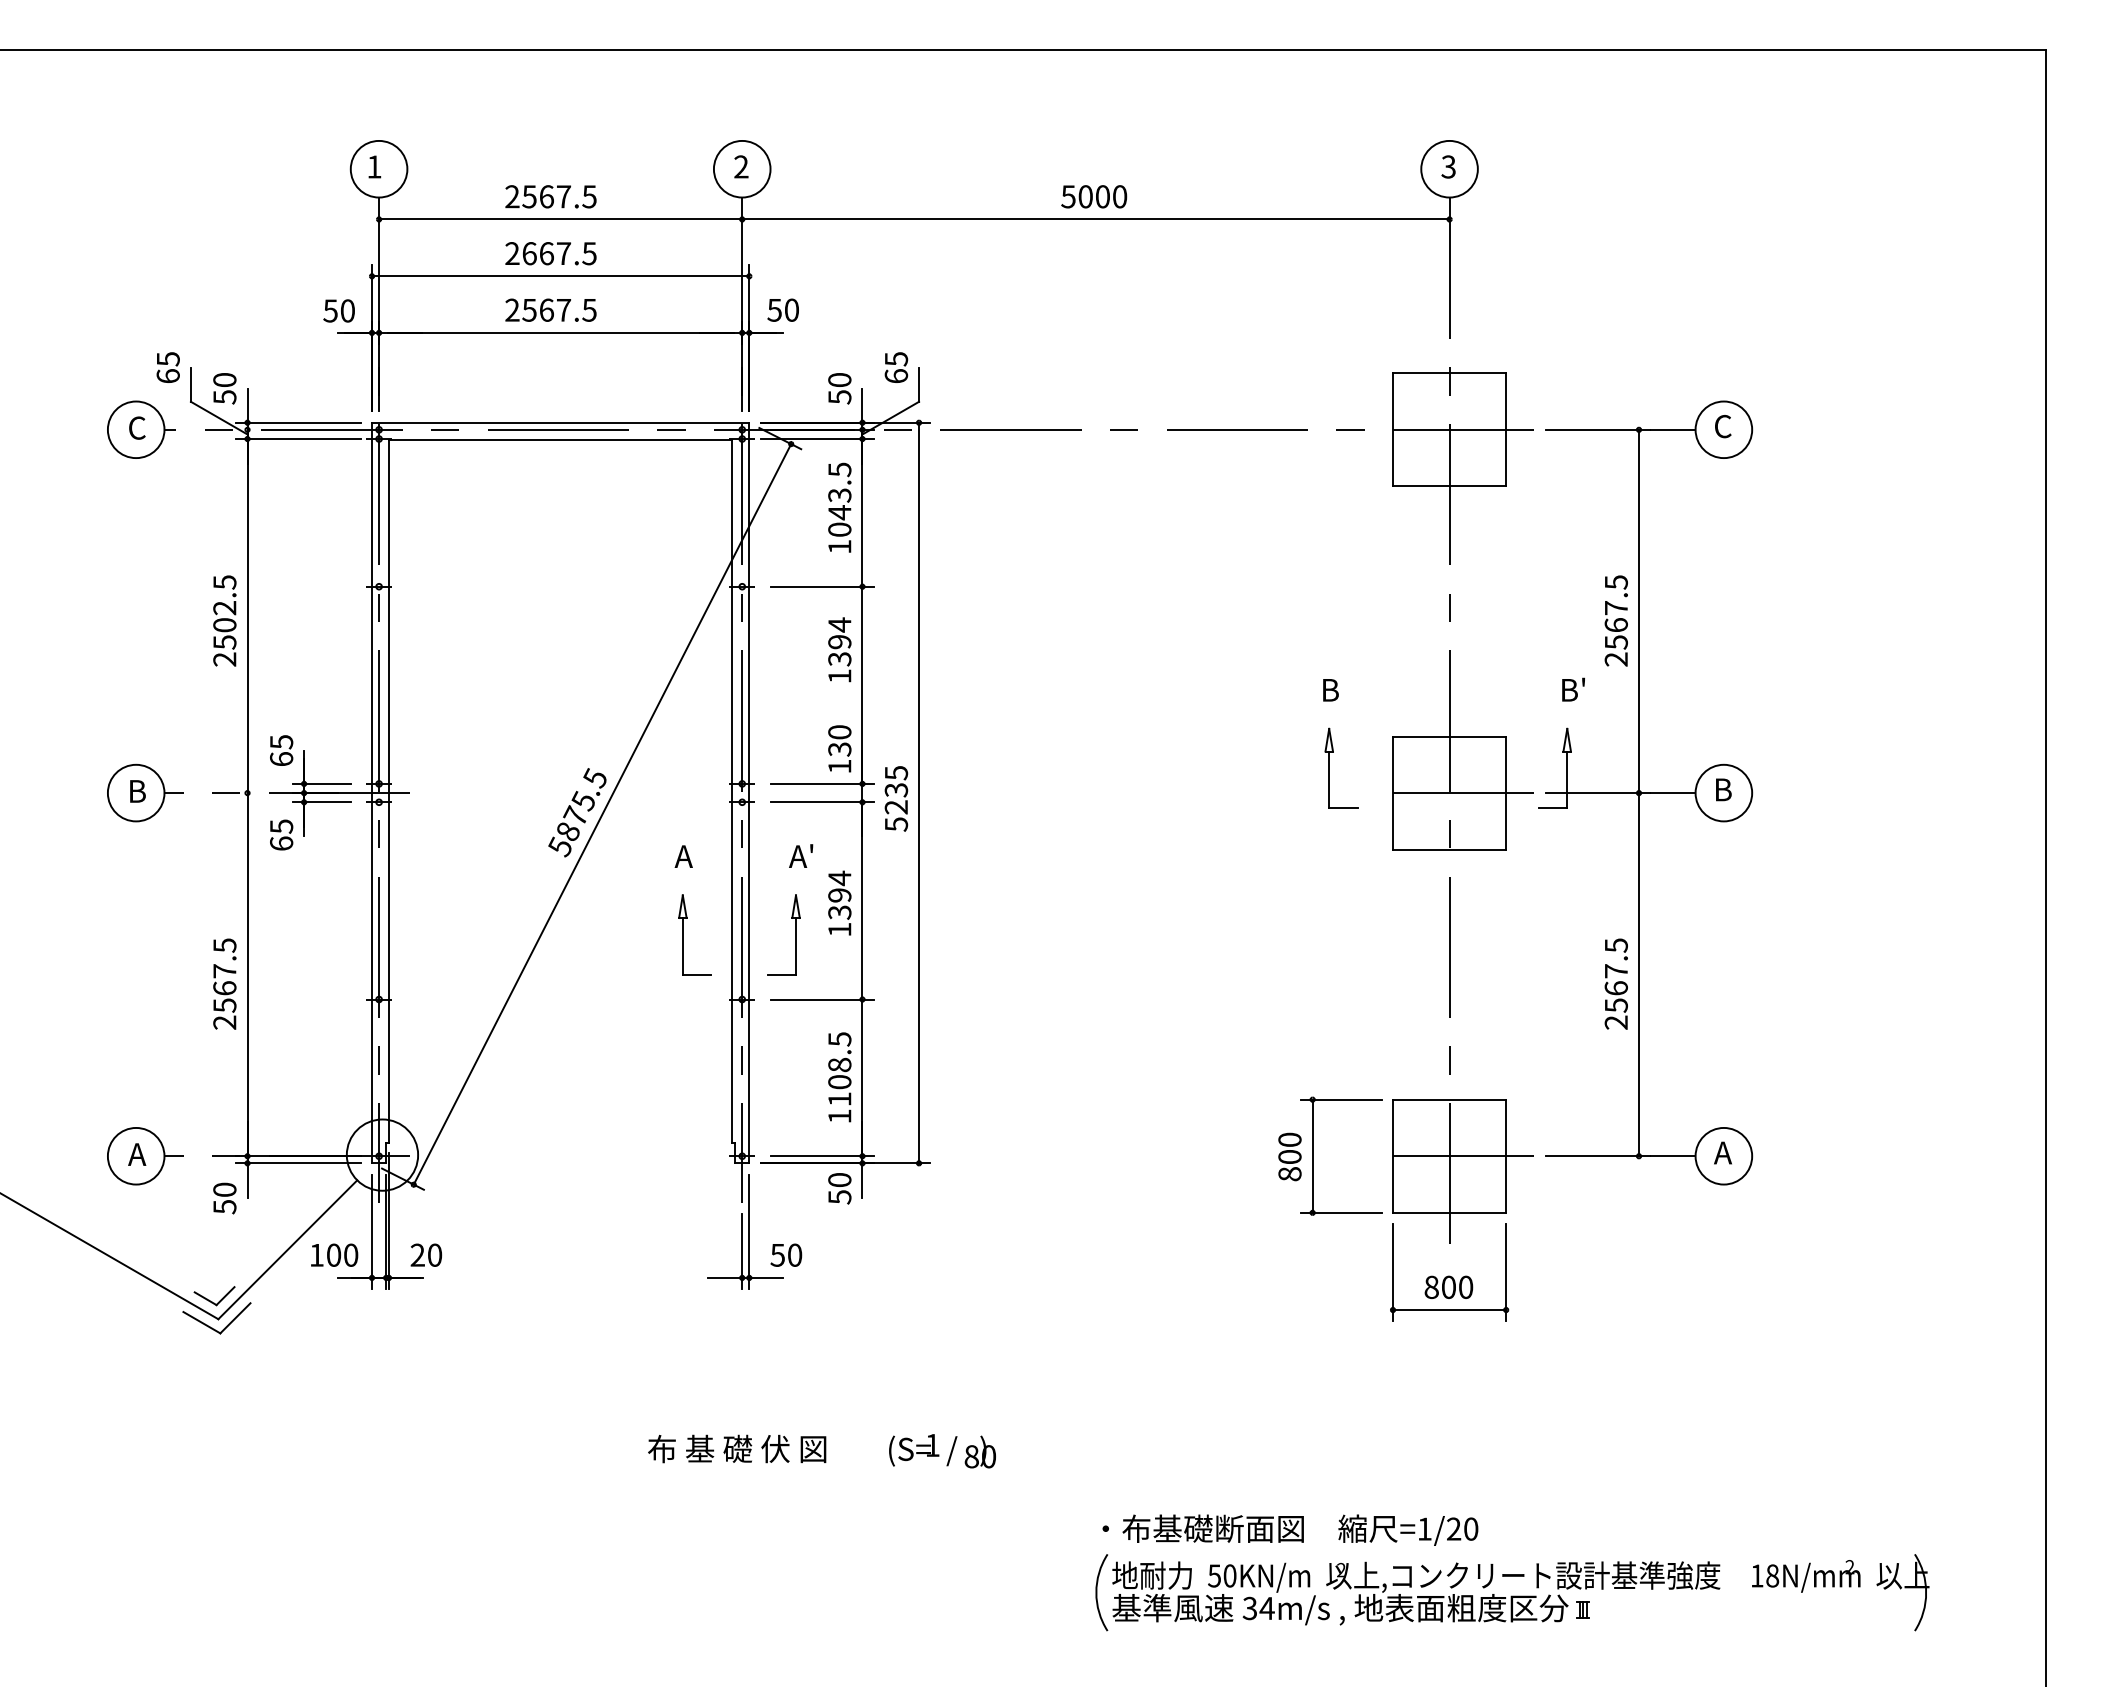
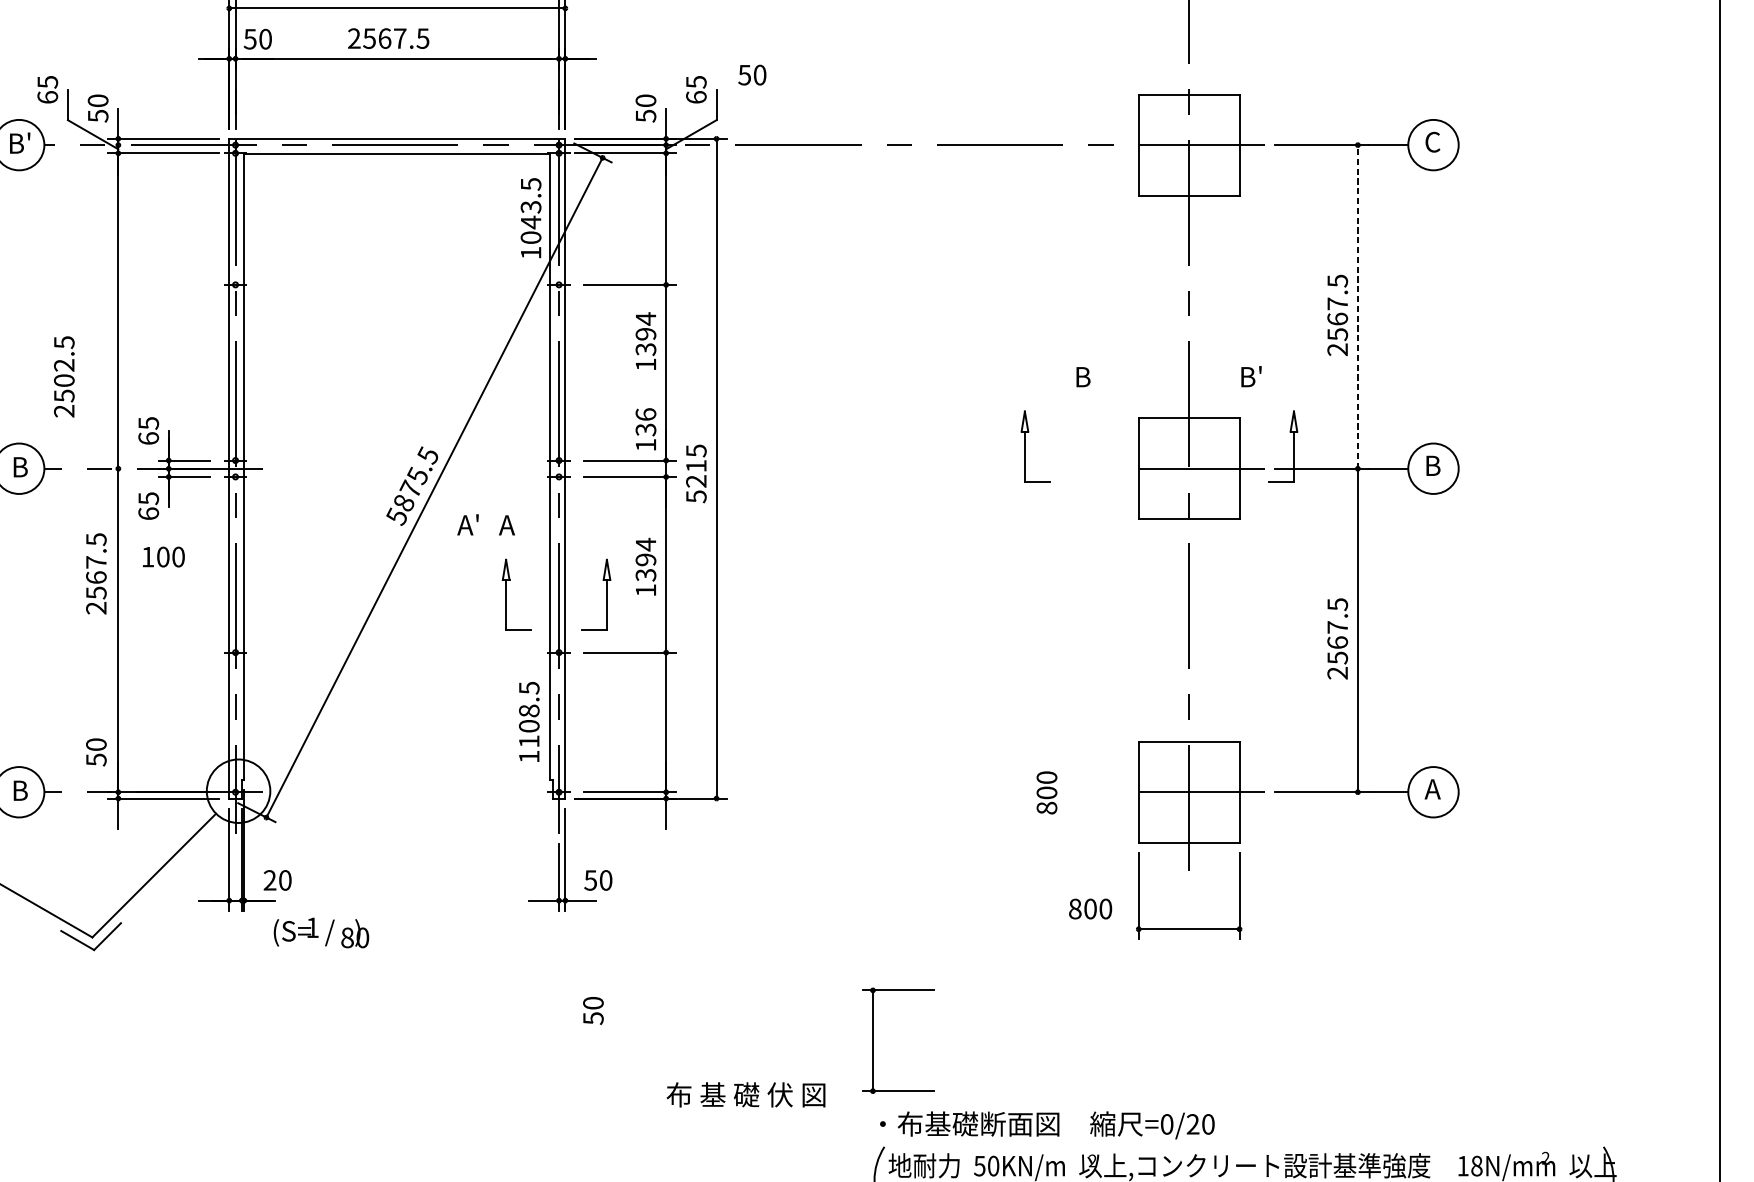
text: (782, 309) -> (751, 74), moved
text: (338, 310) -> (257, 38), moved
text: (136, 427) -> (19, 143), C -> B'
text: (839, 507) -> (530, 217), moved
line: (1639, 611) -> (1358, 306), solid -> dashed
text: (224, 620) -> (63, 376), moved
text: (1573, 689) -> (1251, 376), moved
text: (839, 732) -> (645, 414), 130 -> 136
part: (1329, 767) -> (1025, 445), moved
text: (896, 790) -> (696, 466), 5235 -> 5215
text: (801, 855) -> (468, 524), moved
text: (224, 983) -> (96, 573), moved
text: (839, 1077) -> (528, 722), moved
text: (137, 1154) -> (20, 790), A -> B
part: (1313, 1155) -> (873, 1040), moved
text: (839, 1188) -> (593, 1010), moved
text: (224, 1198) -> (96, 752), moved
text: (334, 1254) -> (163, 556), moved
text: (1448, 1286) -> (1090, 908), moved
part: (214, 1296) -> (88, 917), removed
text: (737, 1448) -> (746, 1094), moved
text: (942, 1451) -> (321, 933), moved
text: (1424, 1528) -> (1166, 1123), =1/20 -> =0/20

